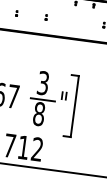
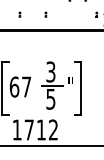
text: (38, 113) -> (50, 98), 8 -> 5

